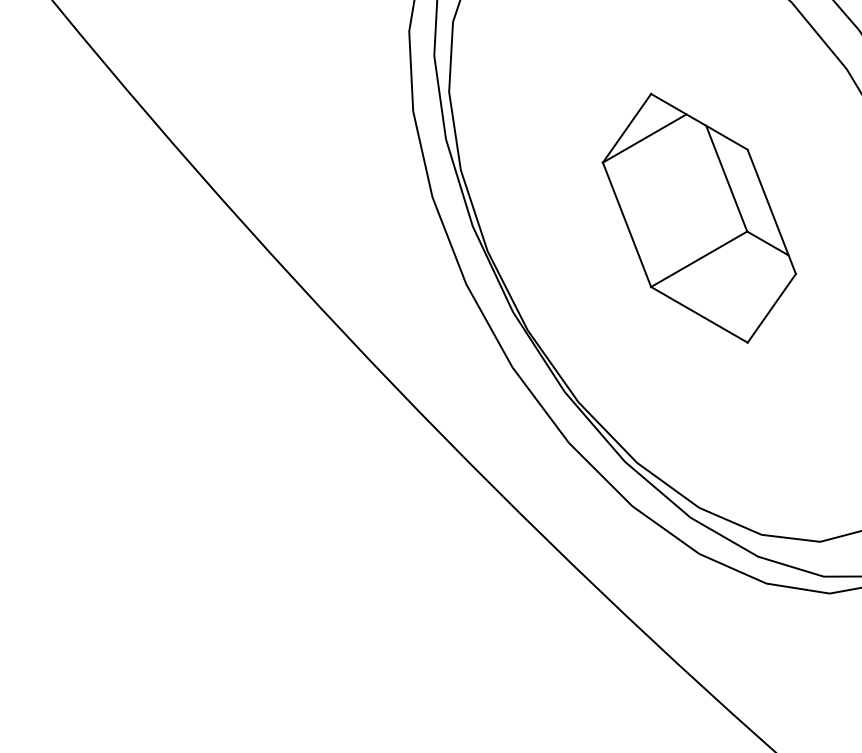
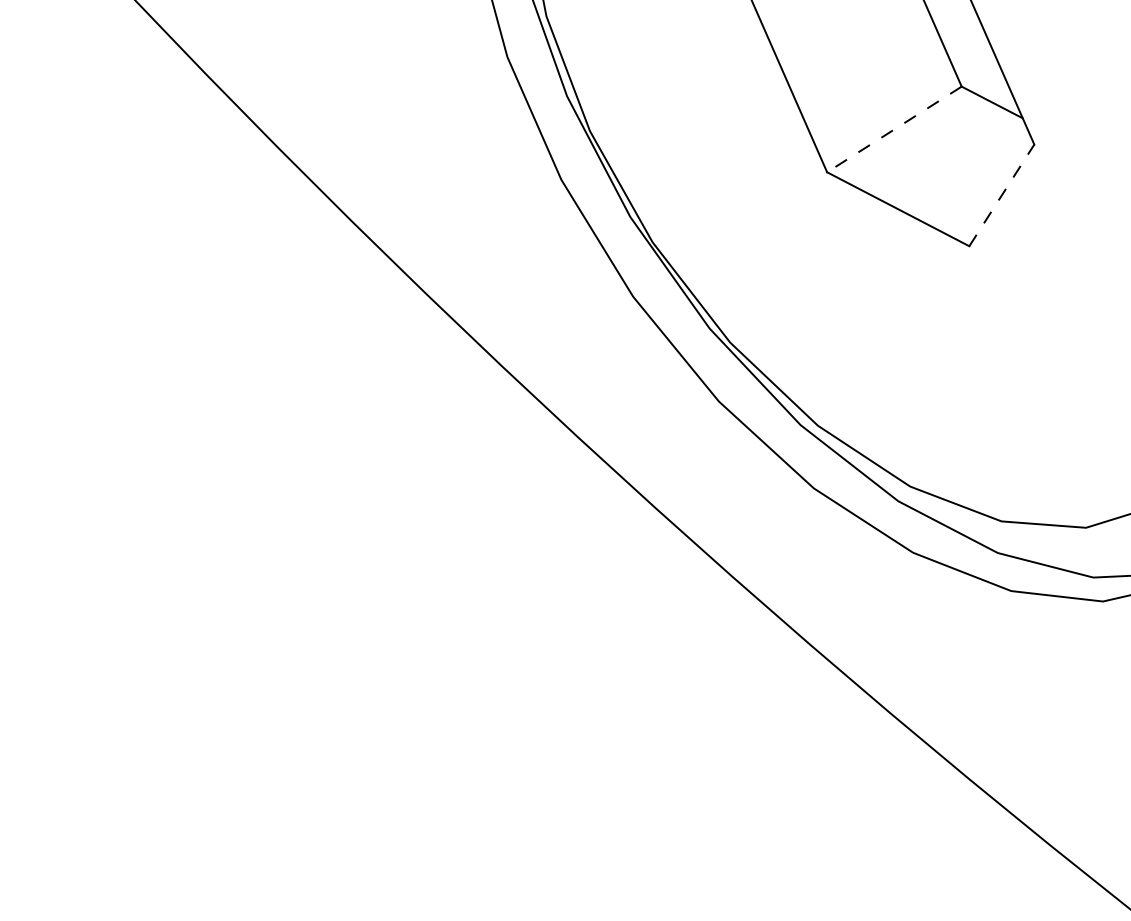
line: (698, 259) -> (893, 129), solid -> dashed
line: (771, 308) -> (1001, 195), solid -> dashed

